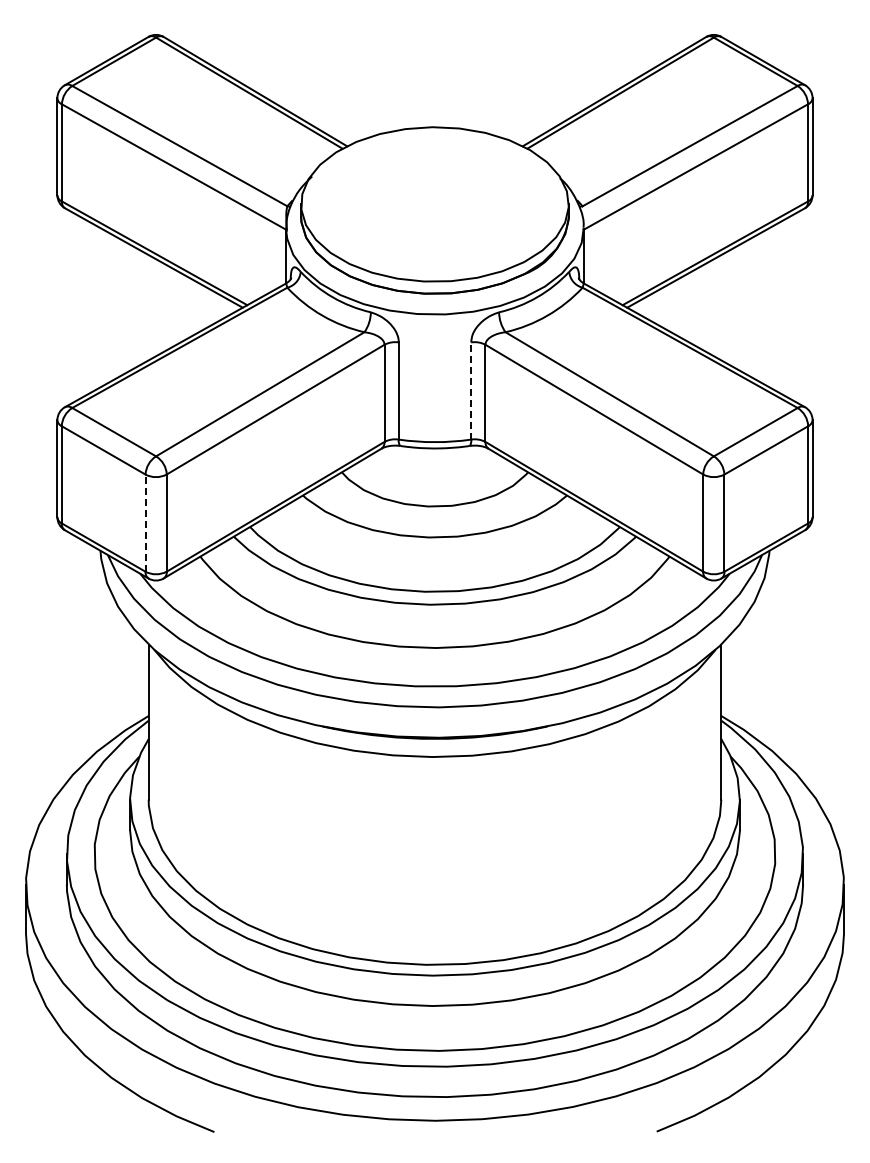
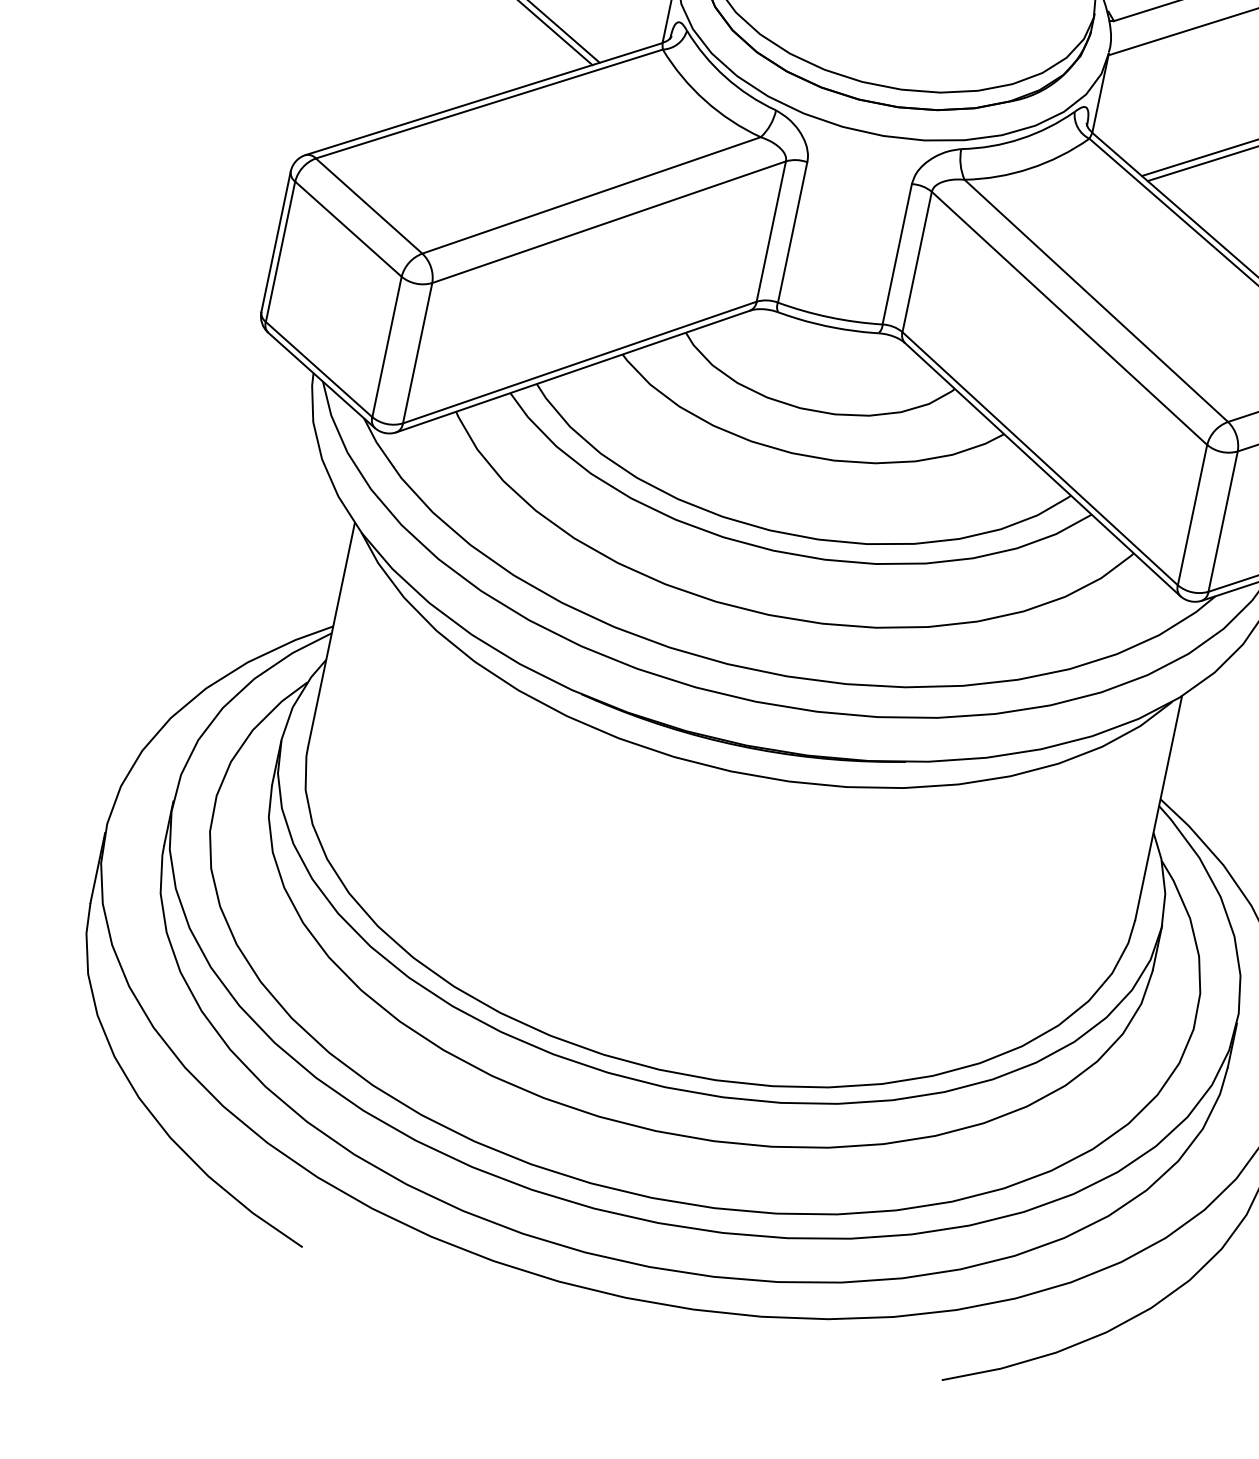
line: (471, 391) -> (897, 255), dashed -> solid
line: (145, 523) -> (386, 347), dashed -> solid

